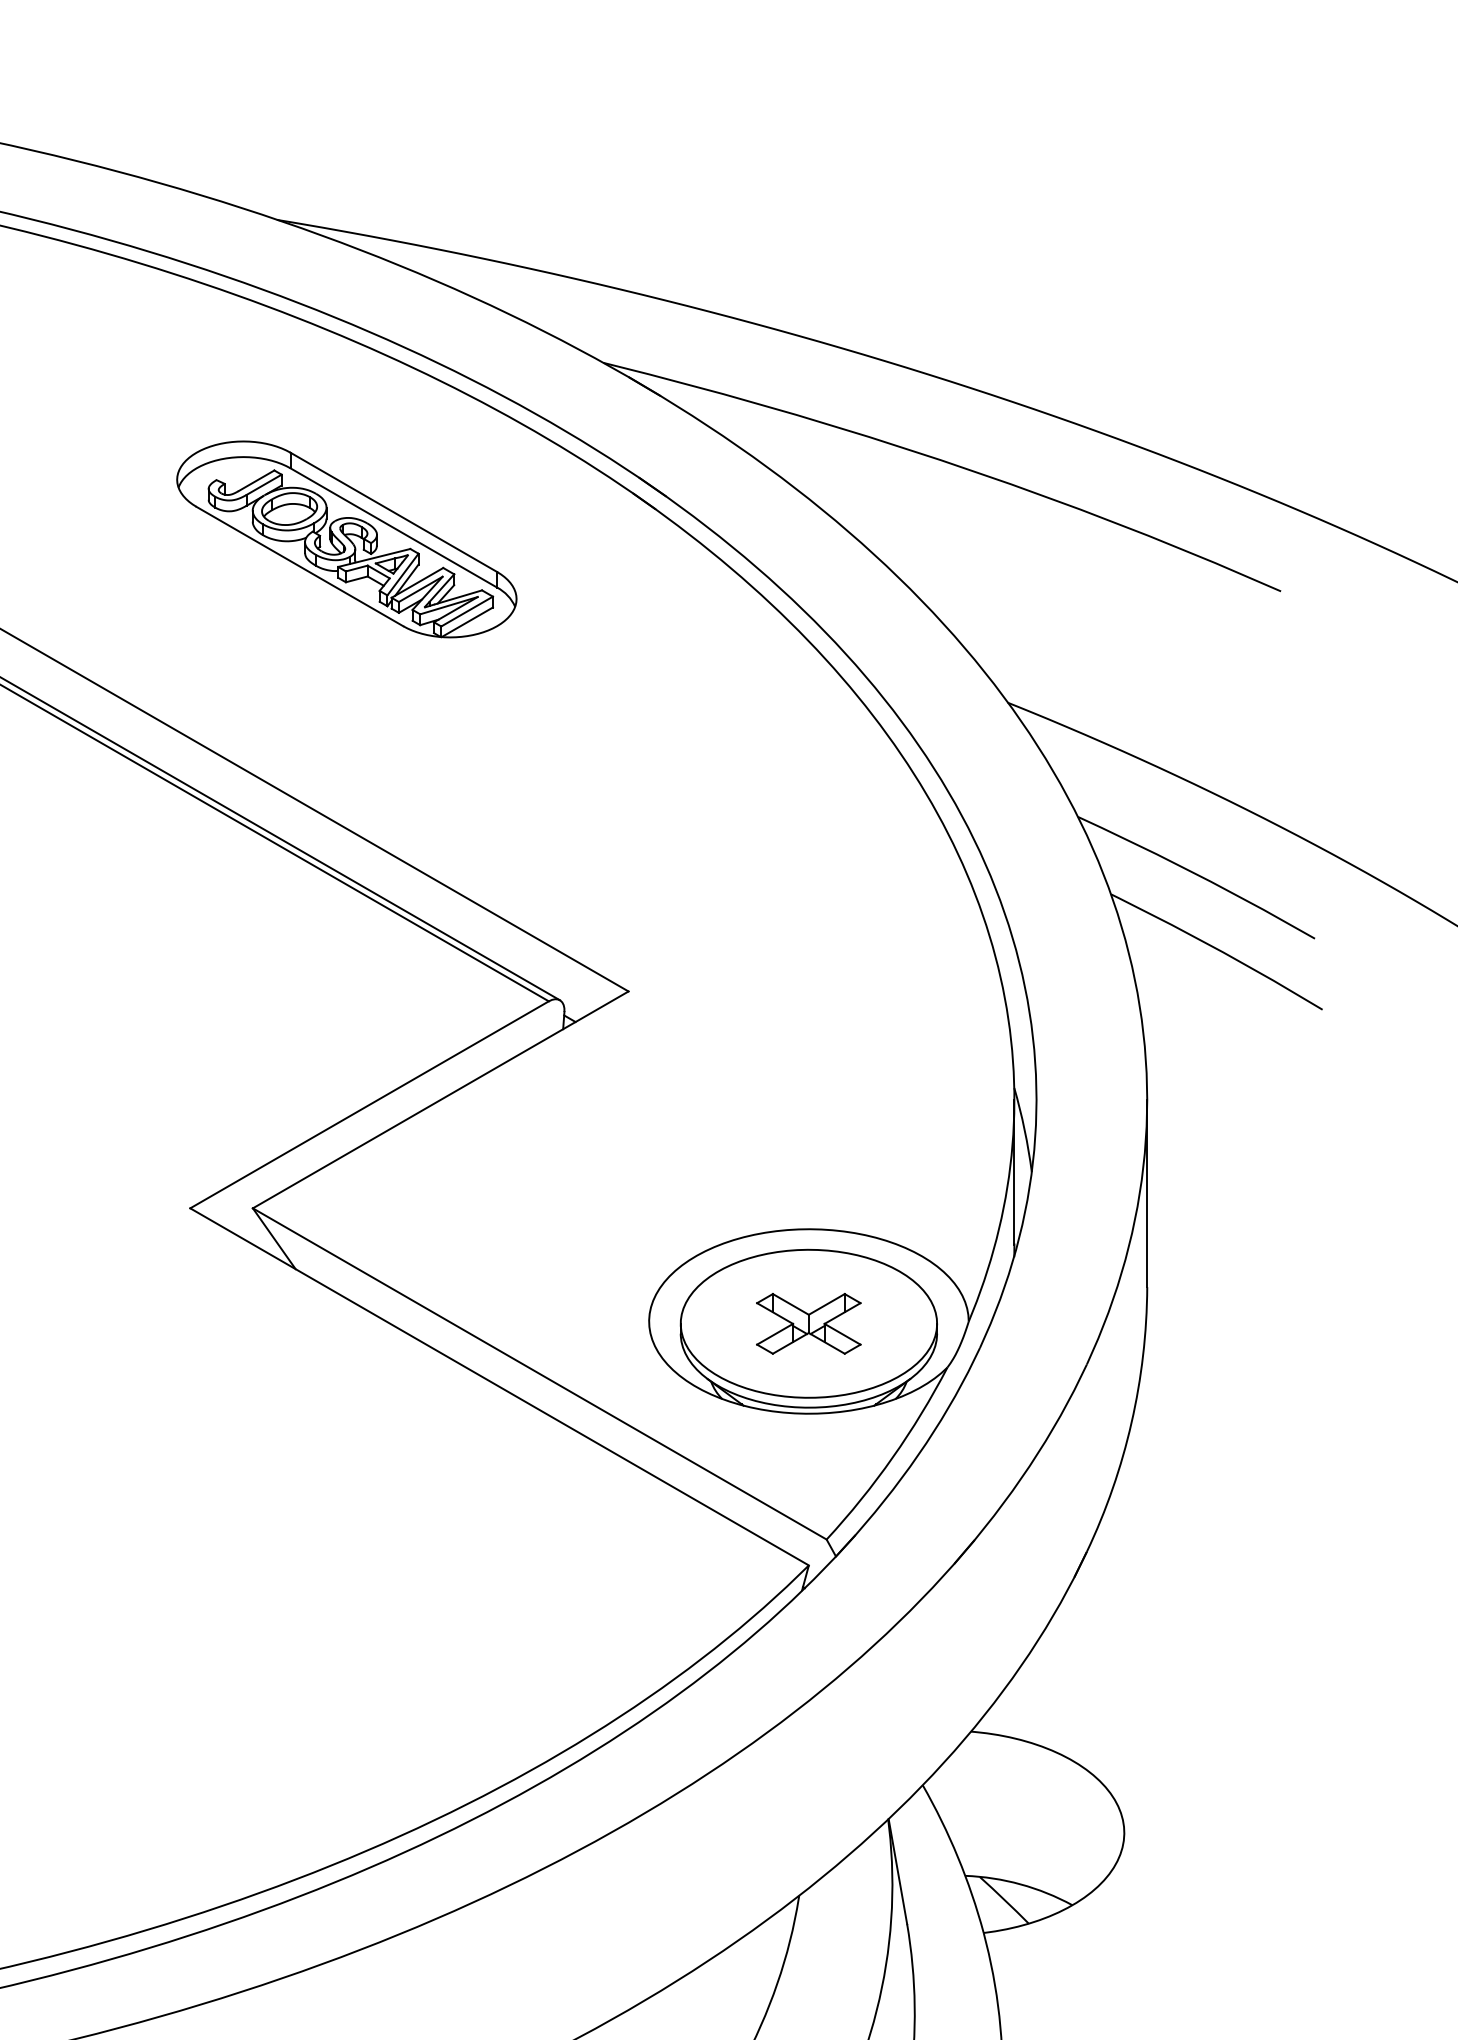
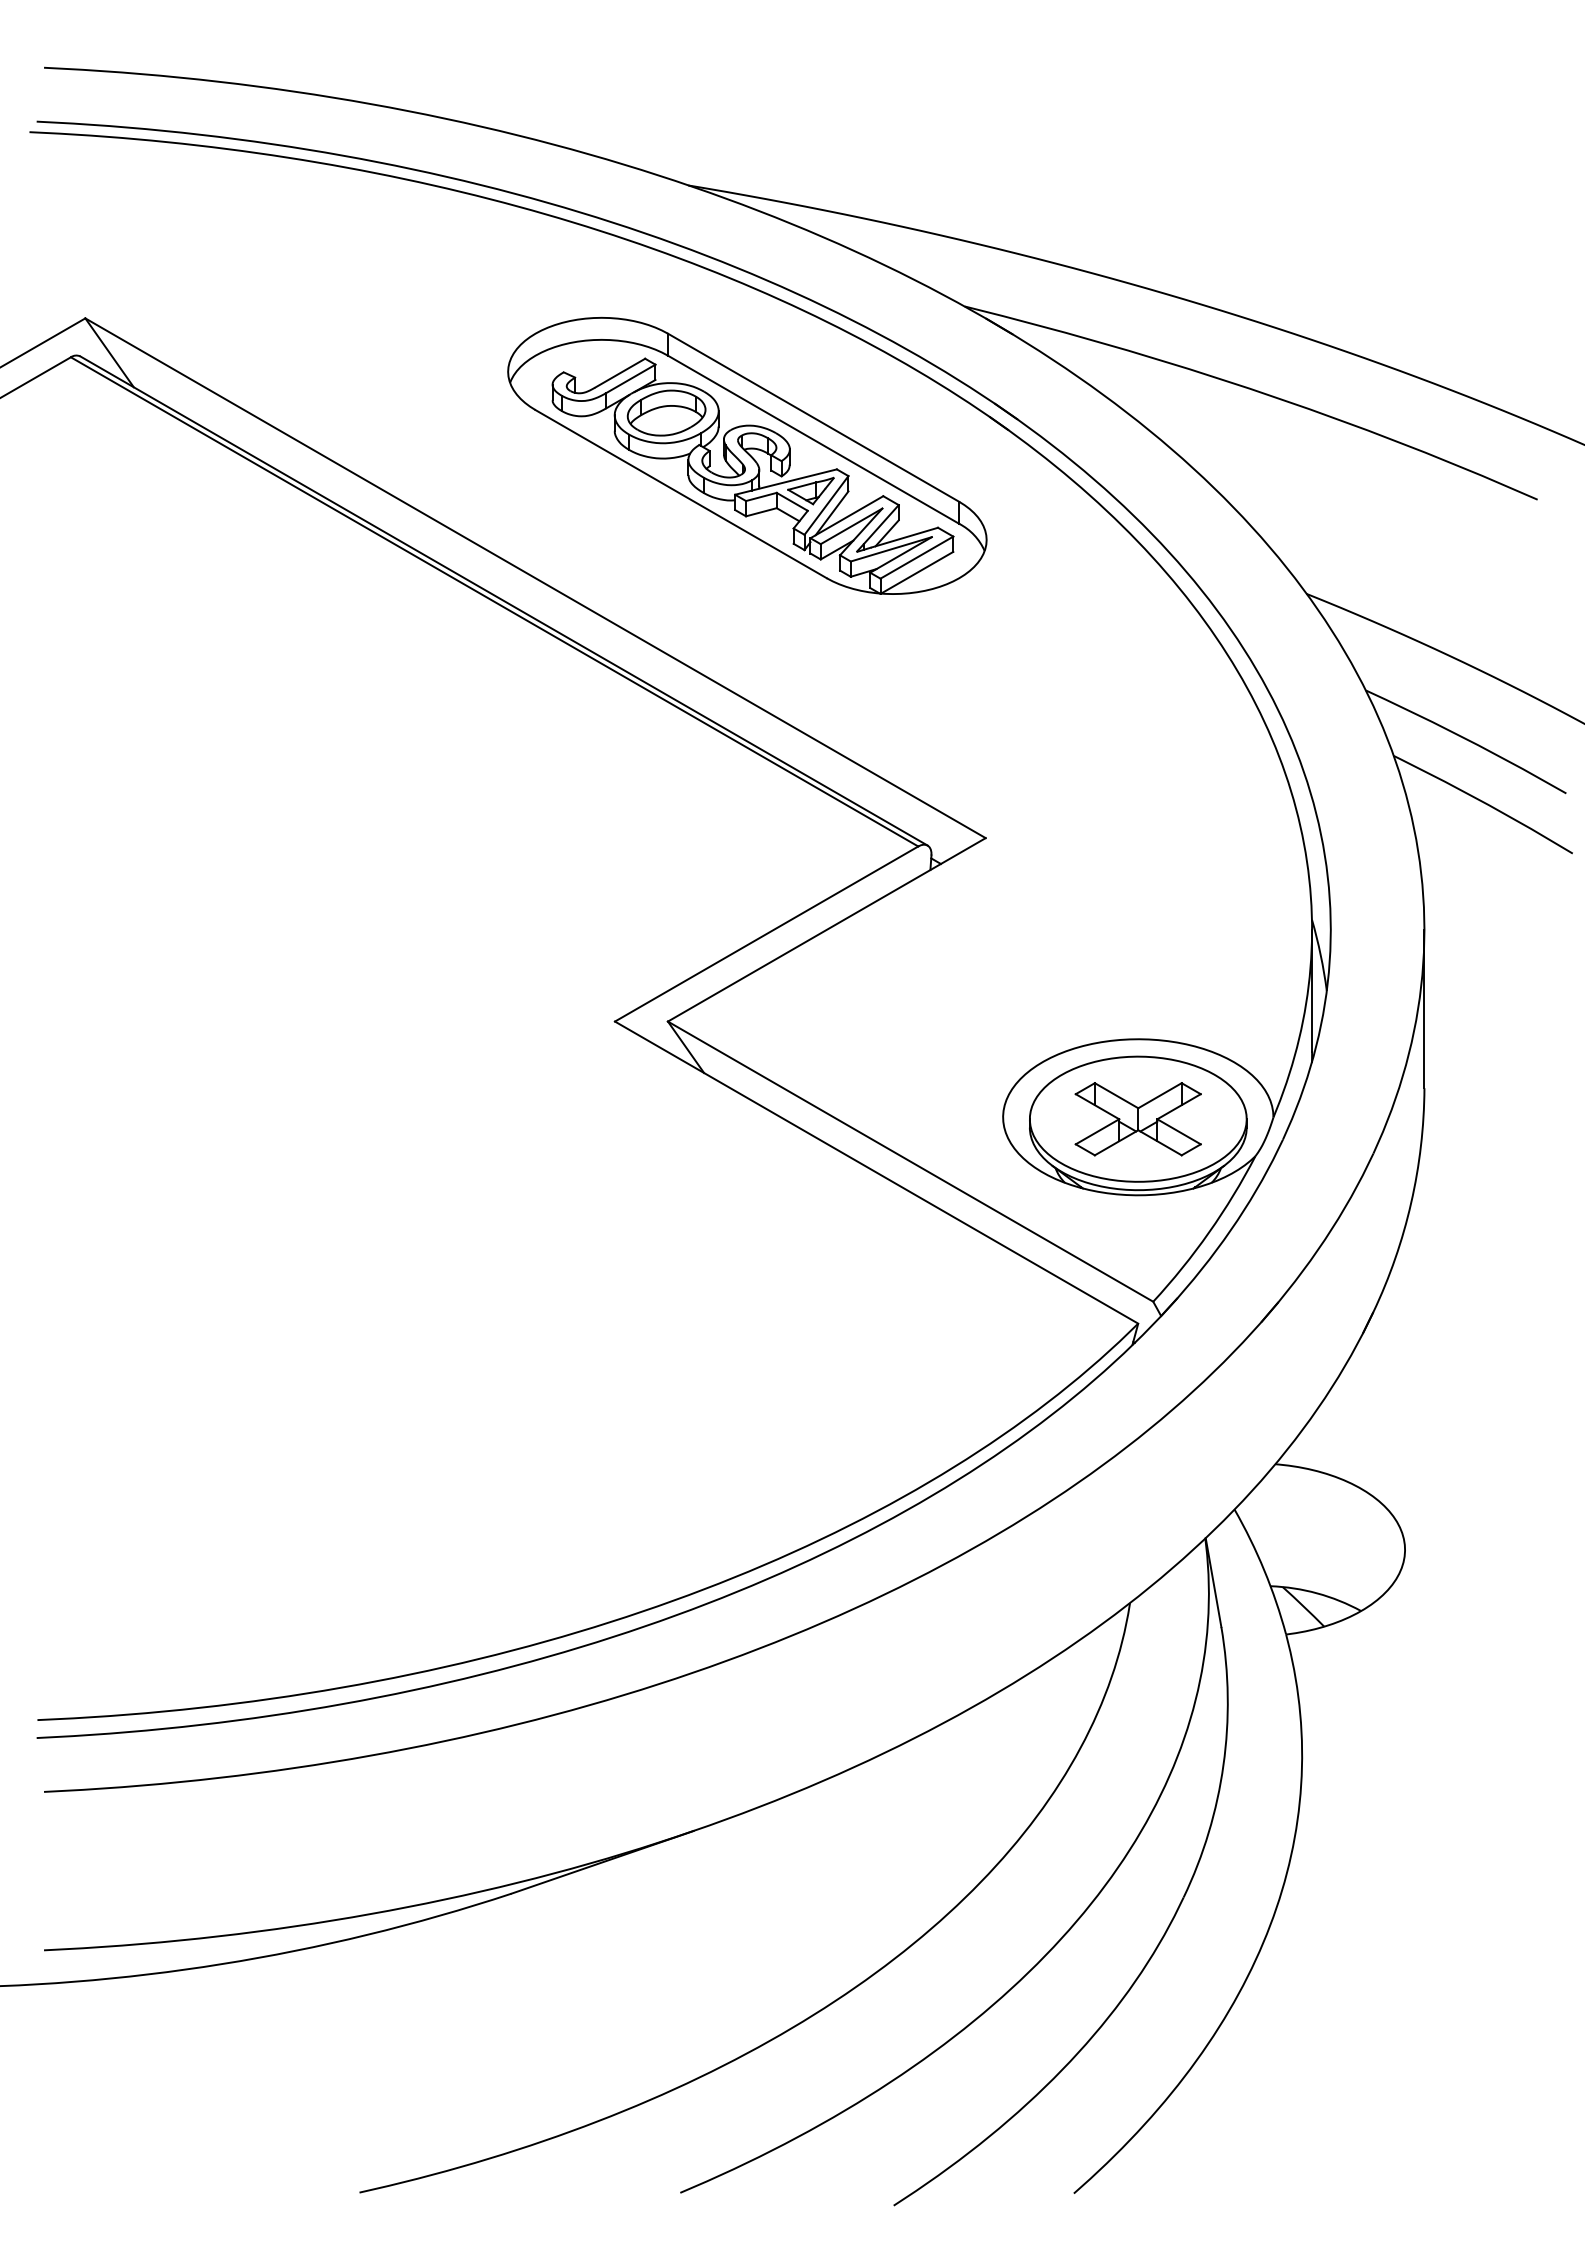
part: (346, 539) -> (747, 455), size x1.67
part: (808, 1324) -> (1137, 1119), size x1.43

